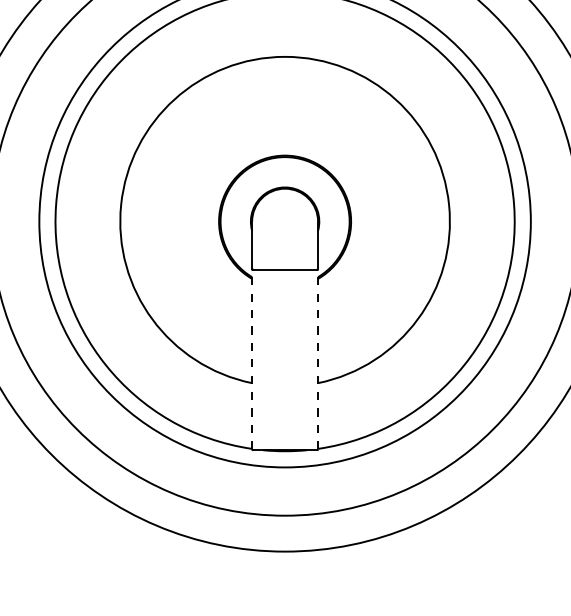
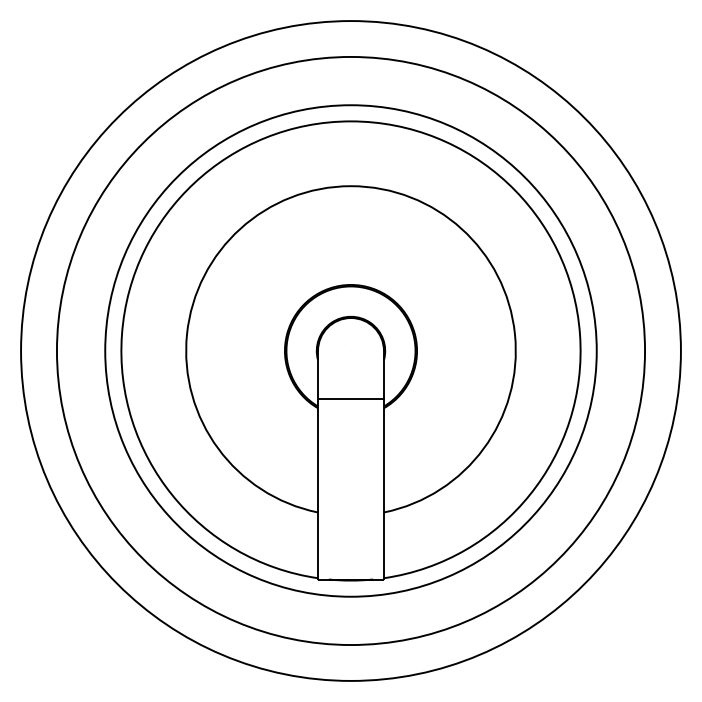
line: (252, 359) -> (318, 488), dashed -> solid
line: (317, 359) -> (383, 488), dashed -> solid

